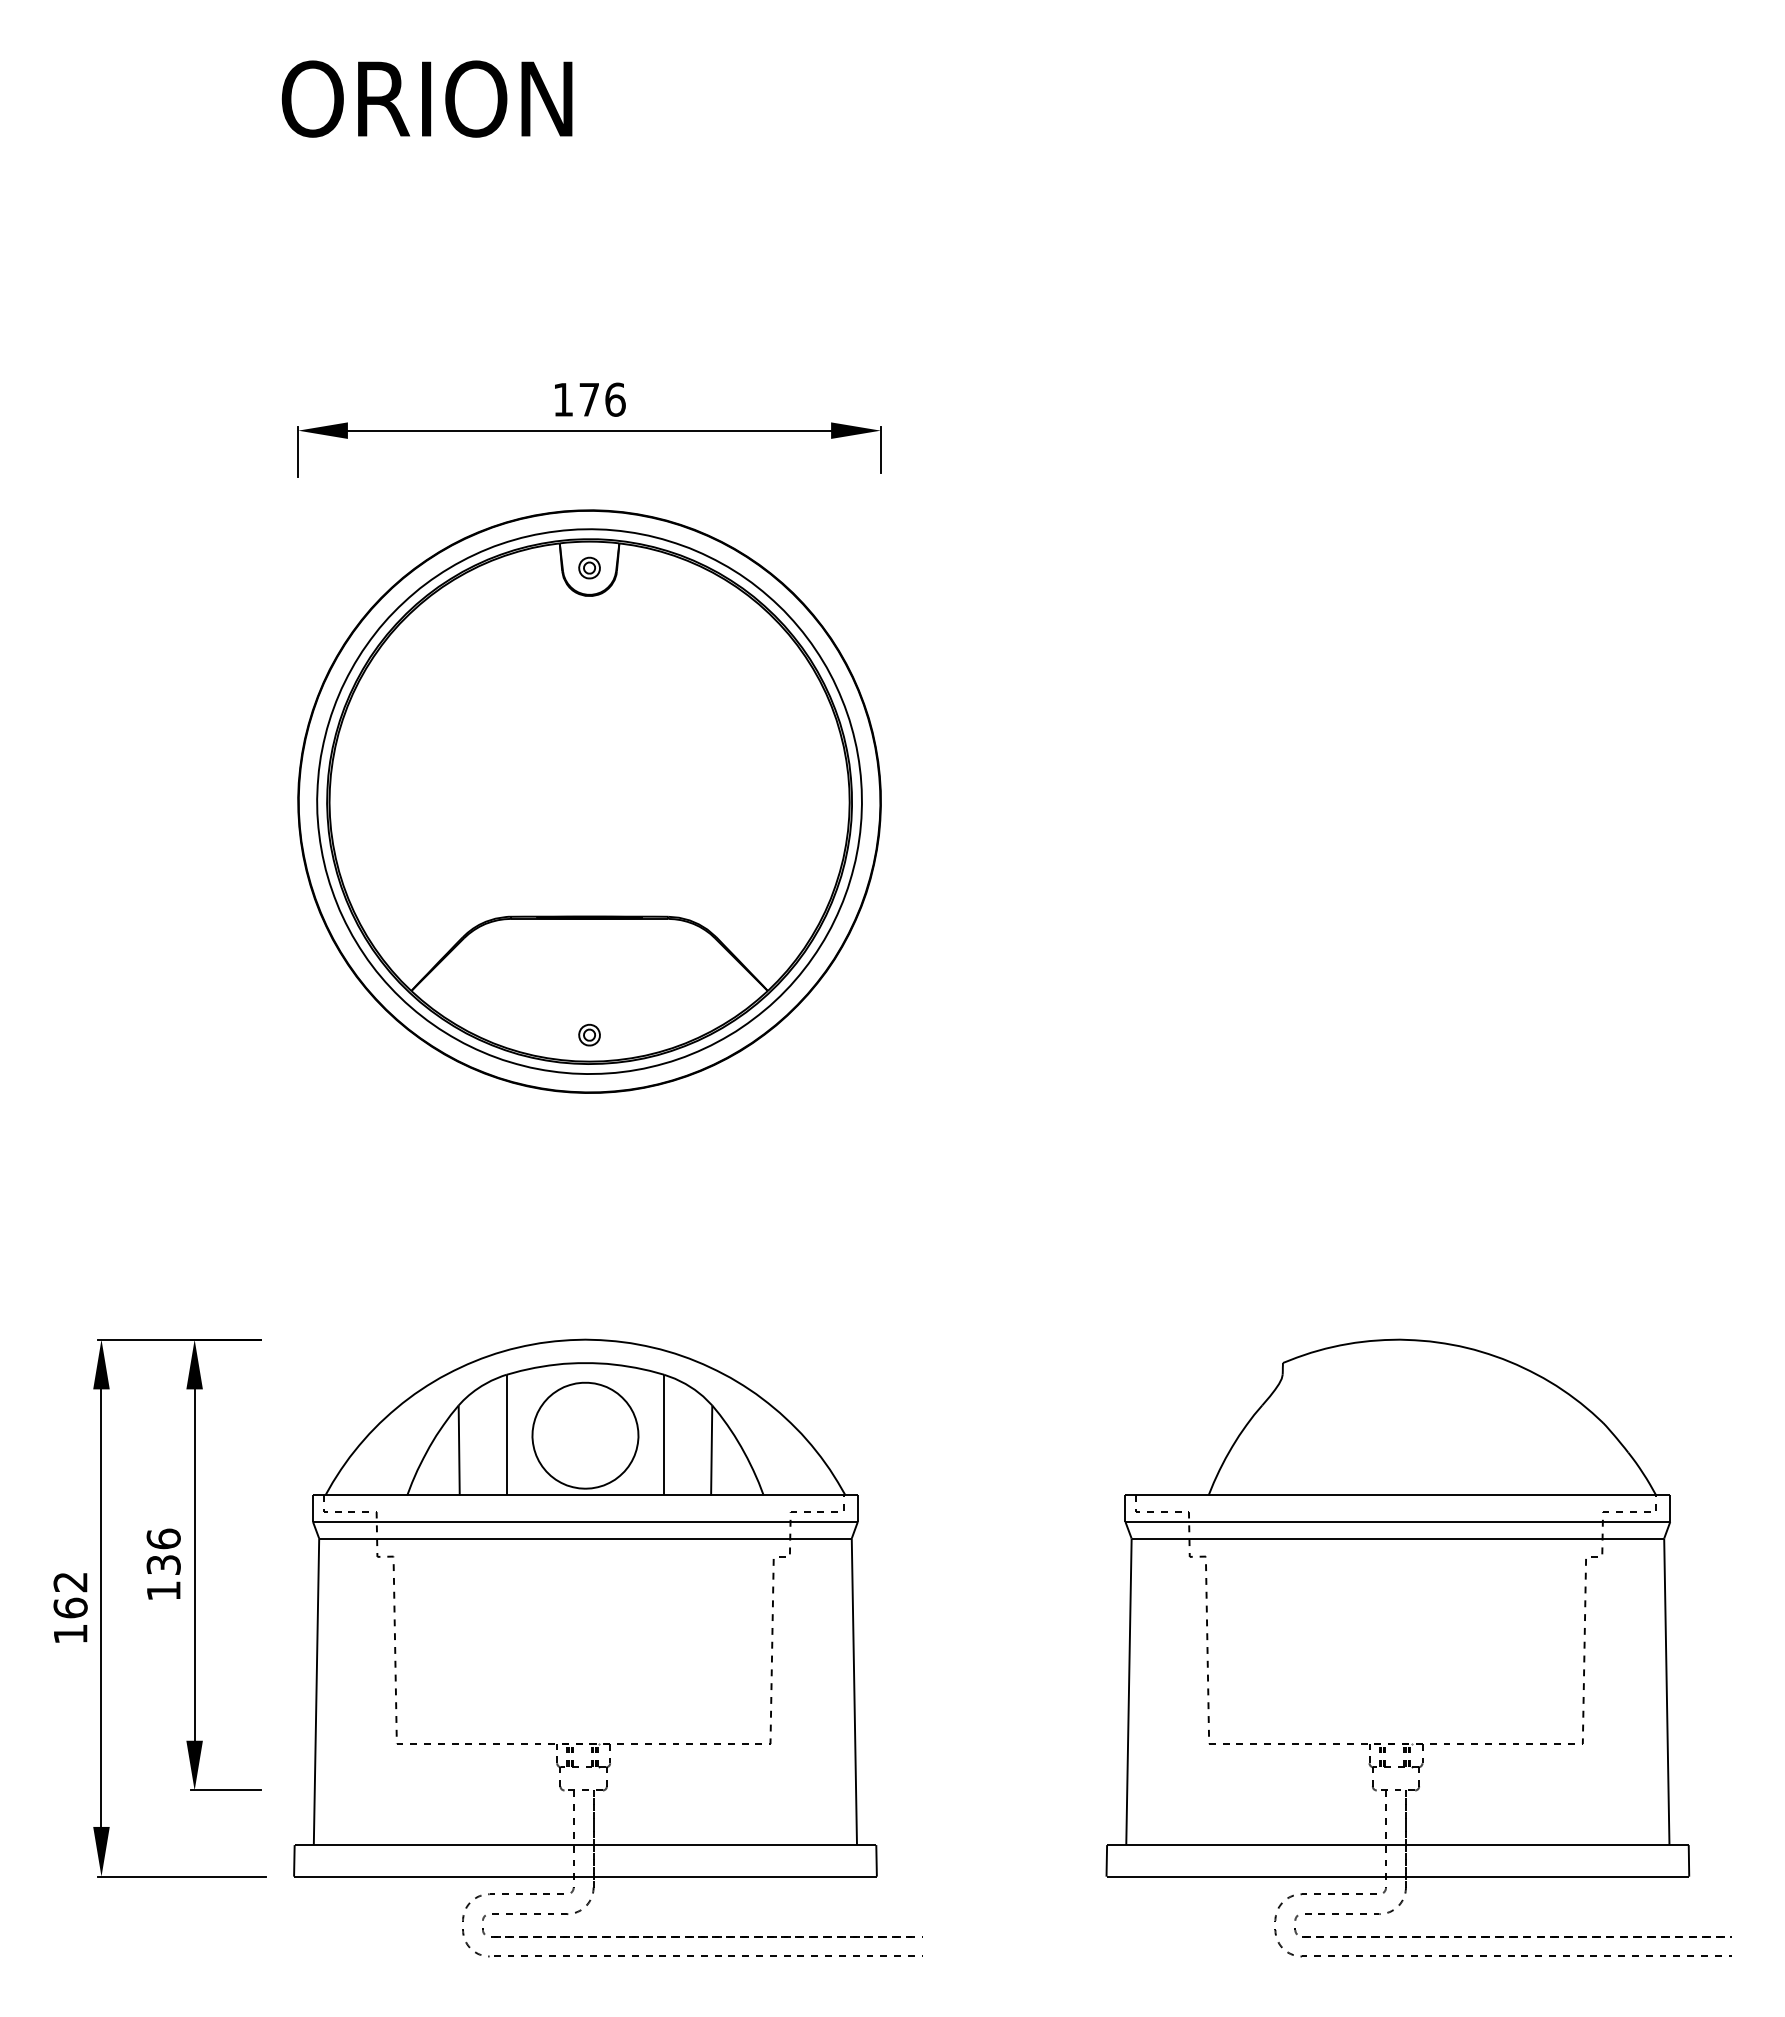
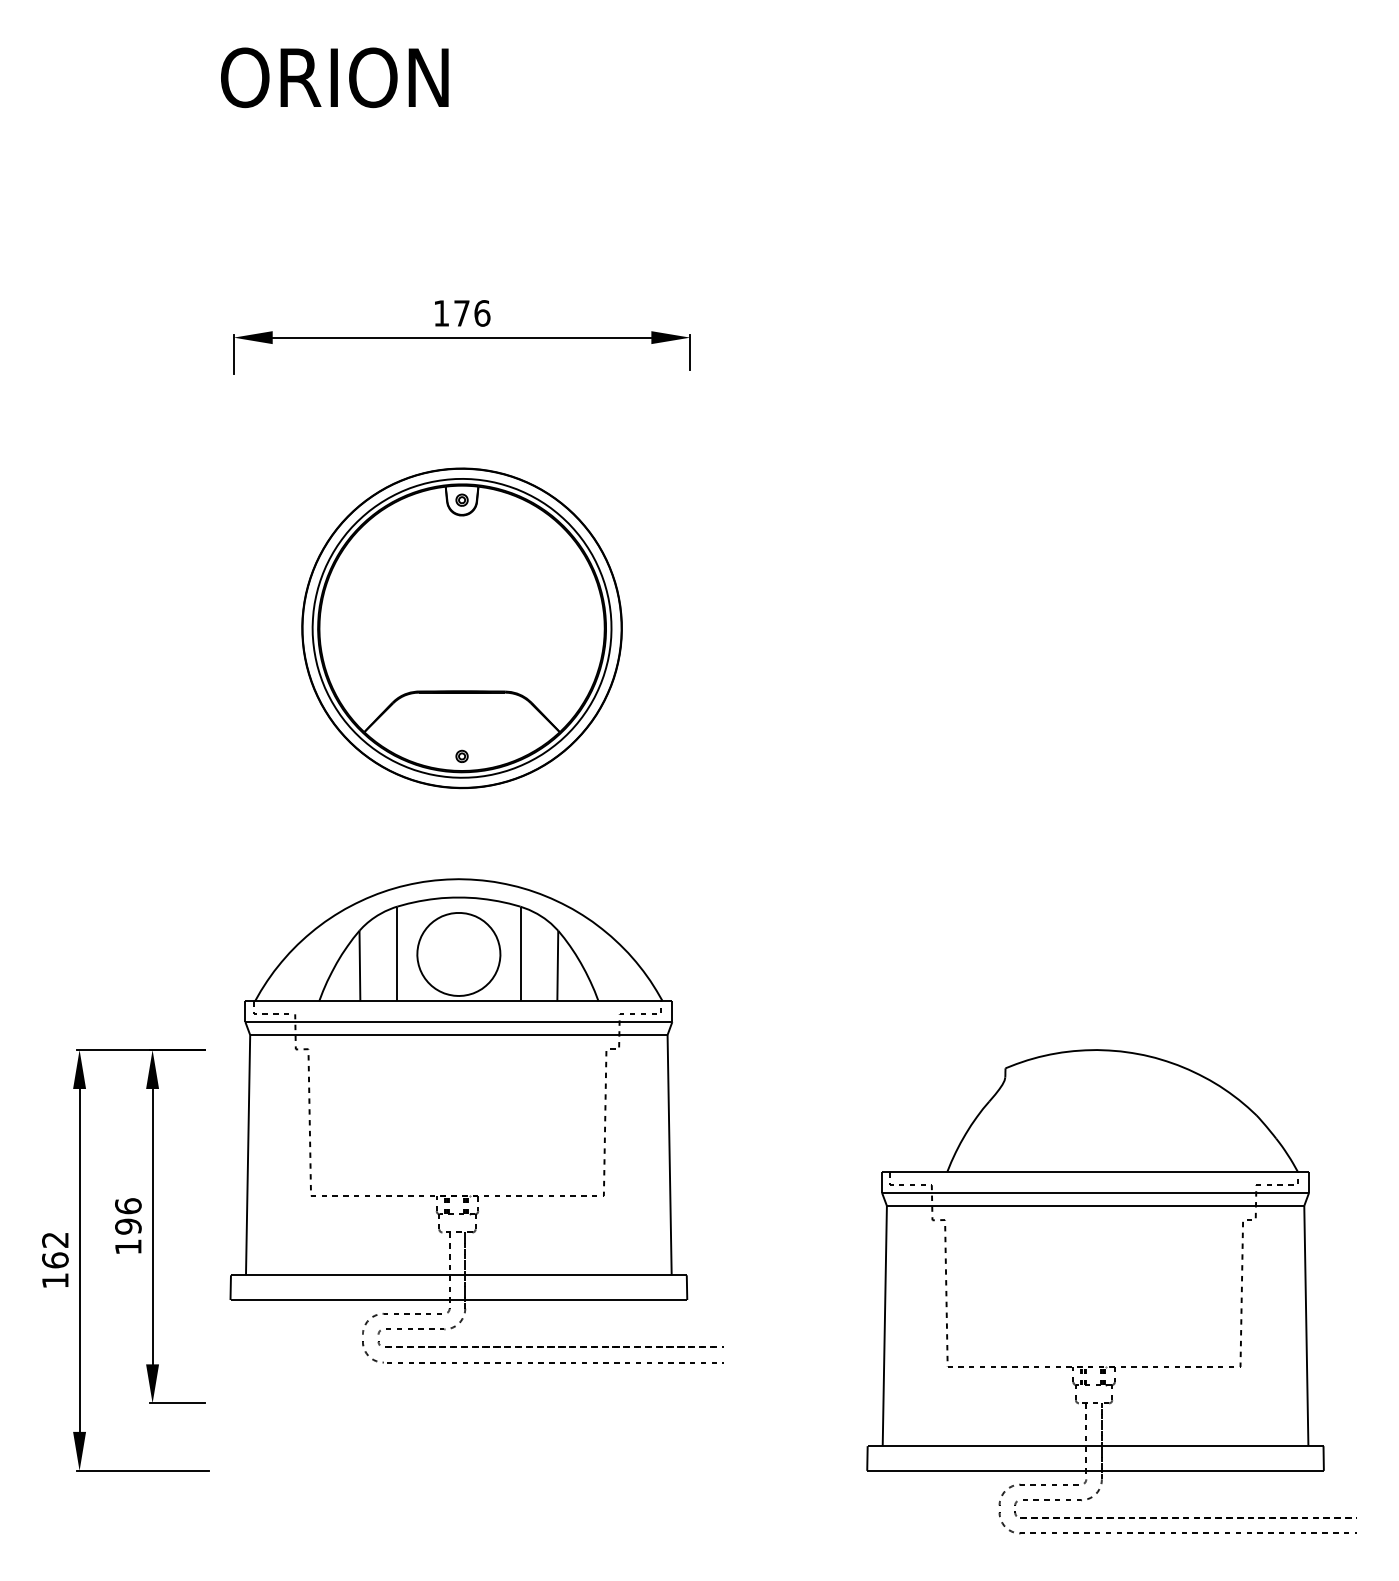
part: (589, 801) -> (462, 628), size x0.7
text: (163, 1565) -> (128, 1227), 136 -> 196
part: (607, 1647) -> (476, 1120), moved

